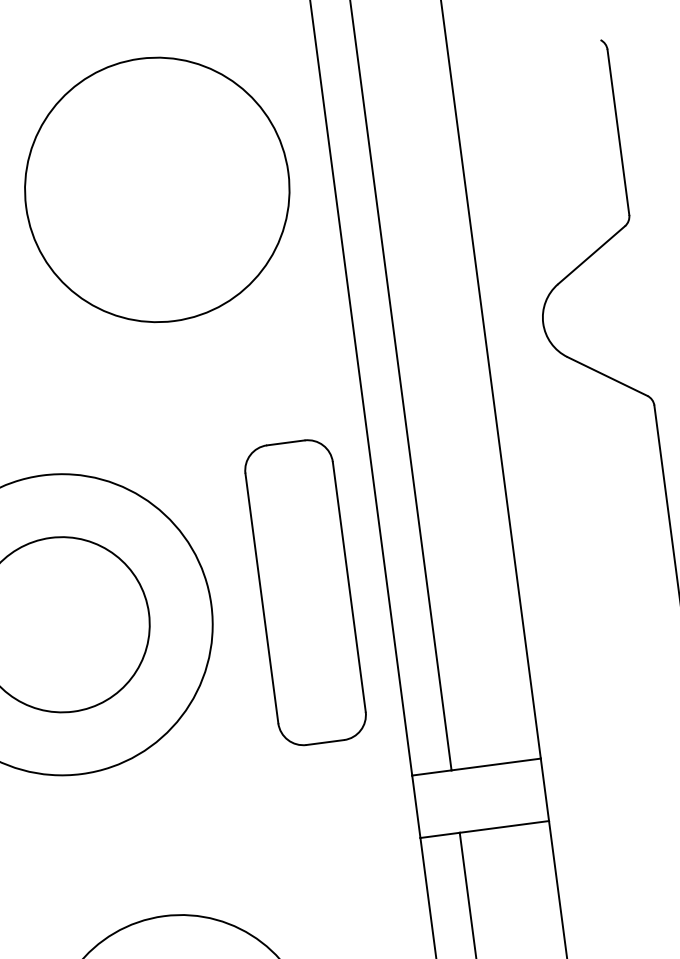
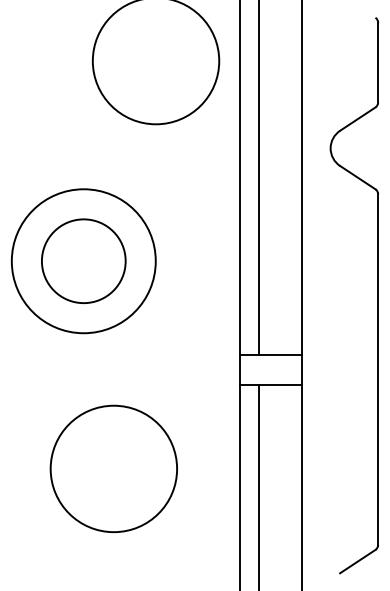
part: (306, 593) -> (201, 261), removed

